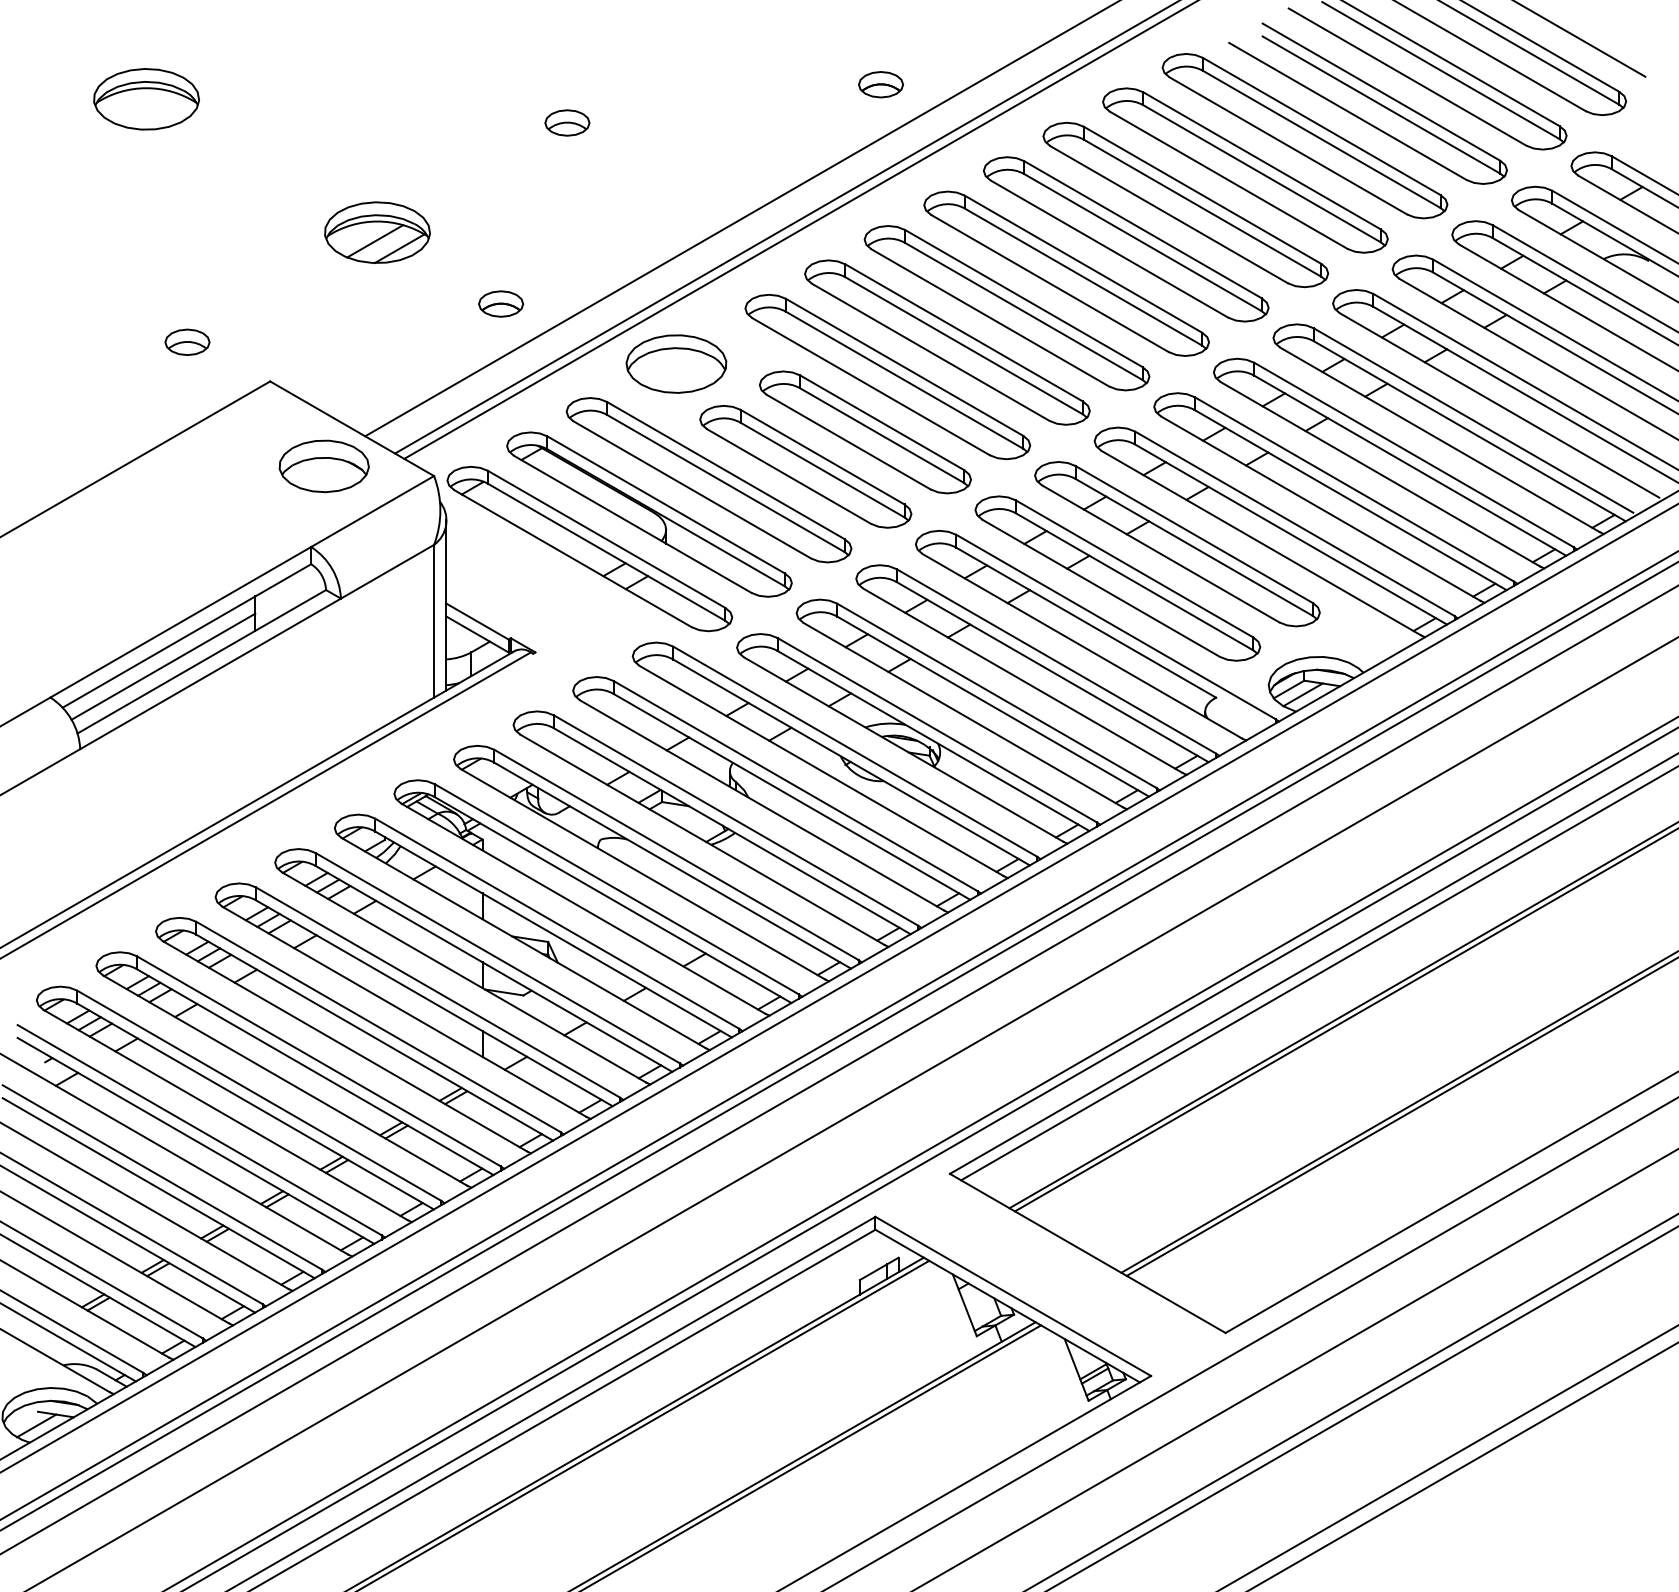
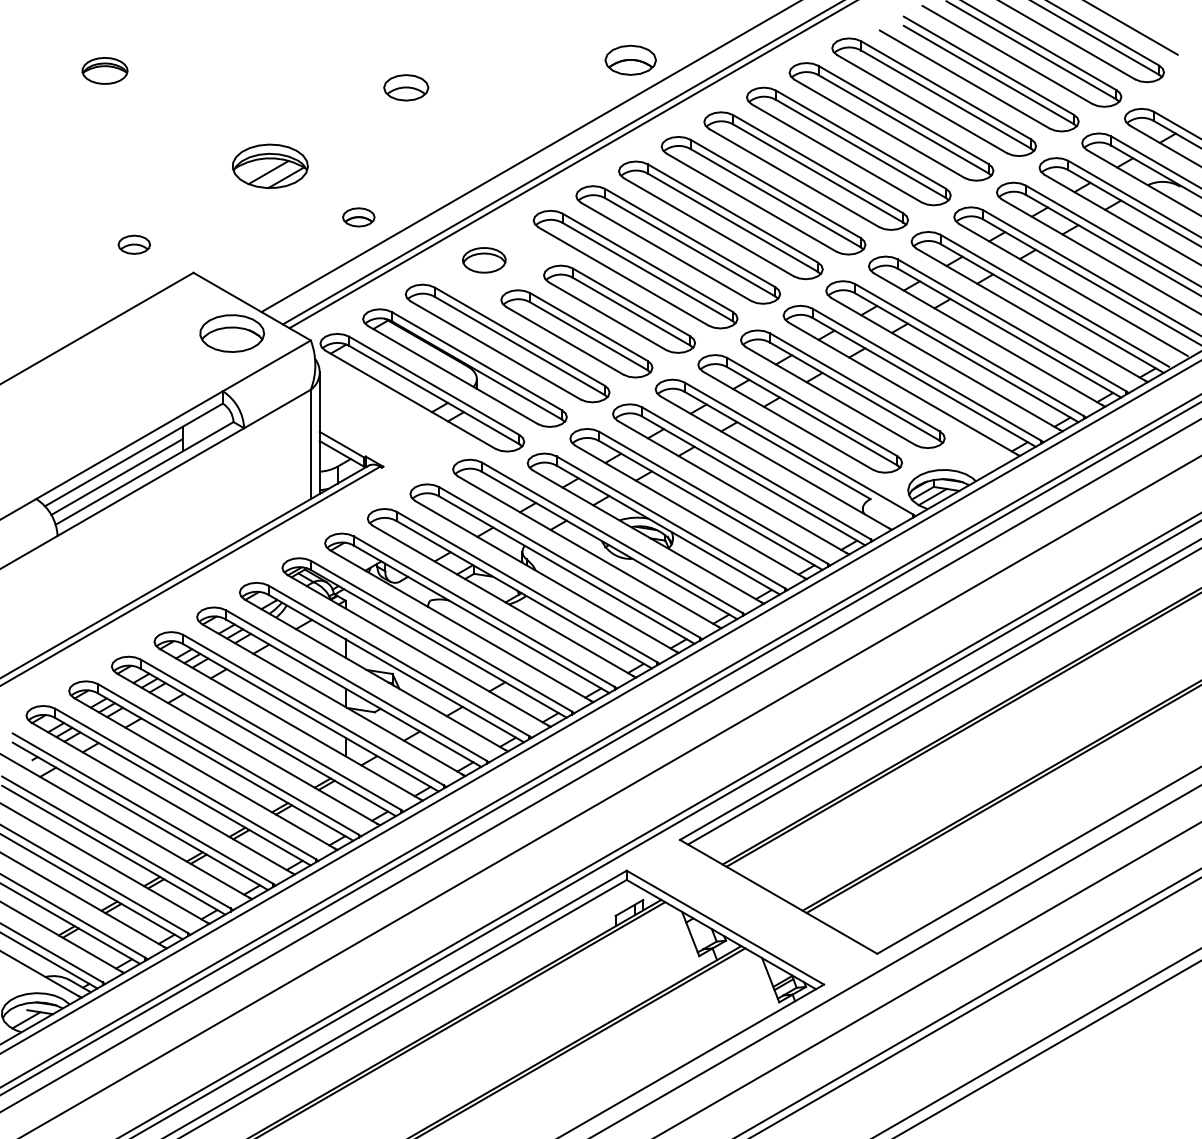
part: (880, 84) -> (630, 60), size x1.6
part: (146, 99) -> (105, 71), size x0.6
part: (567, 122) -> (406, 87), size x1.4
part: (676, 363) -> (484, 259), size x0.6

